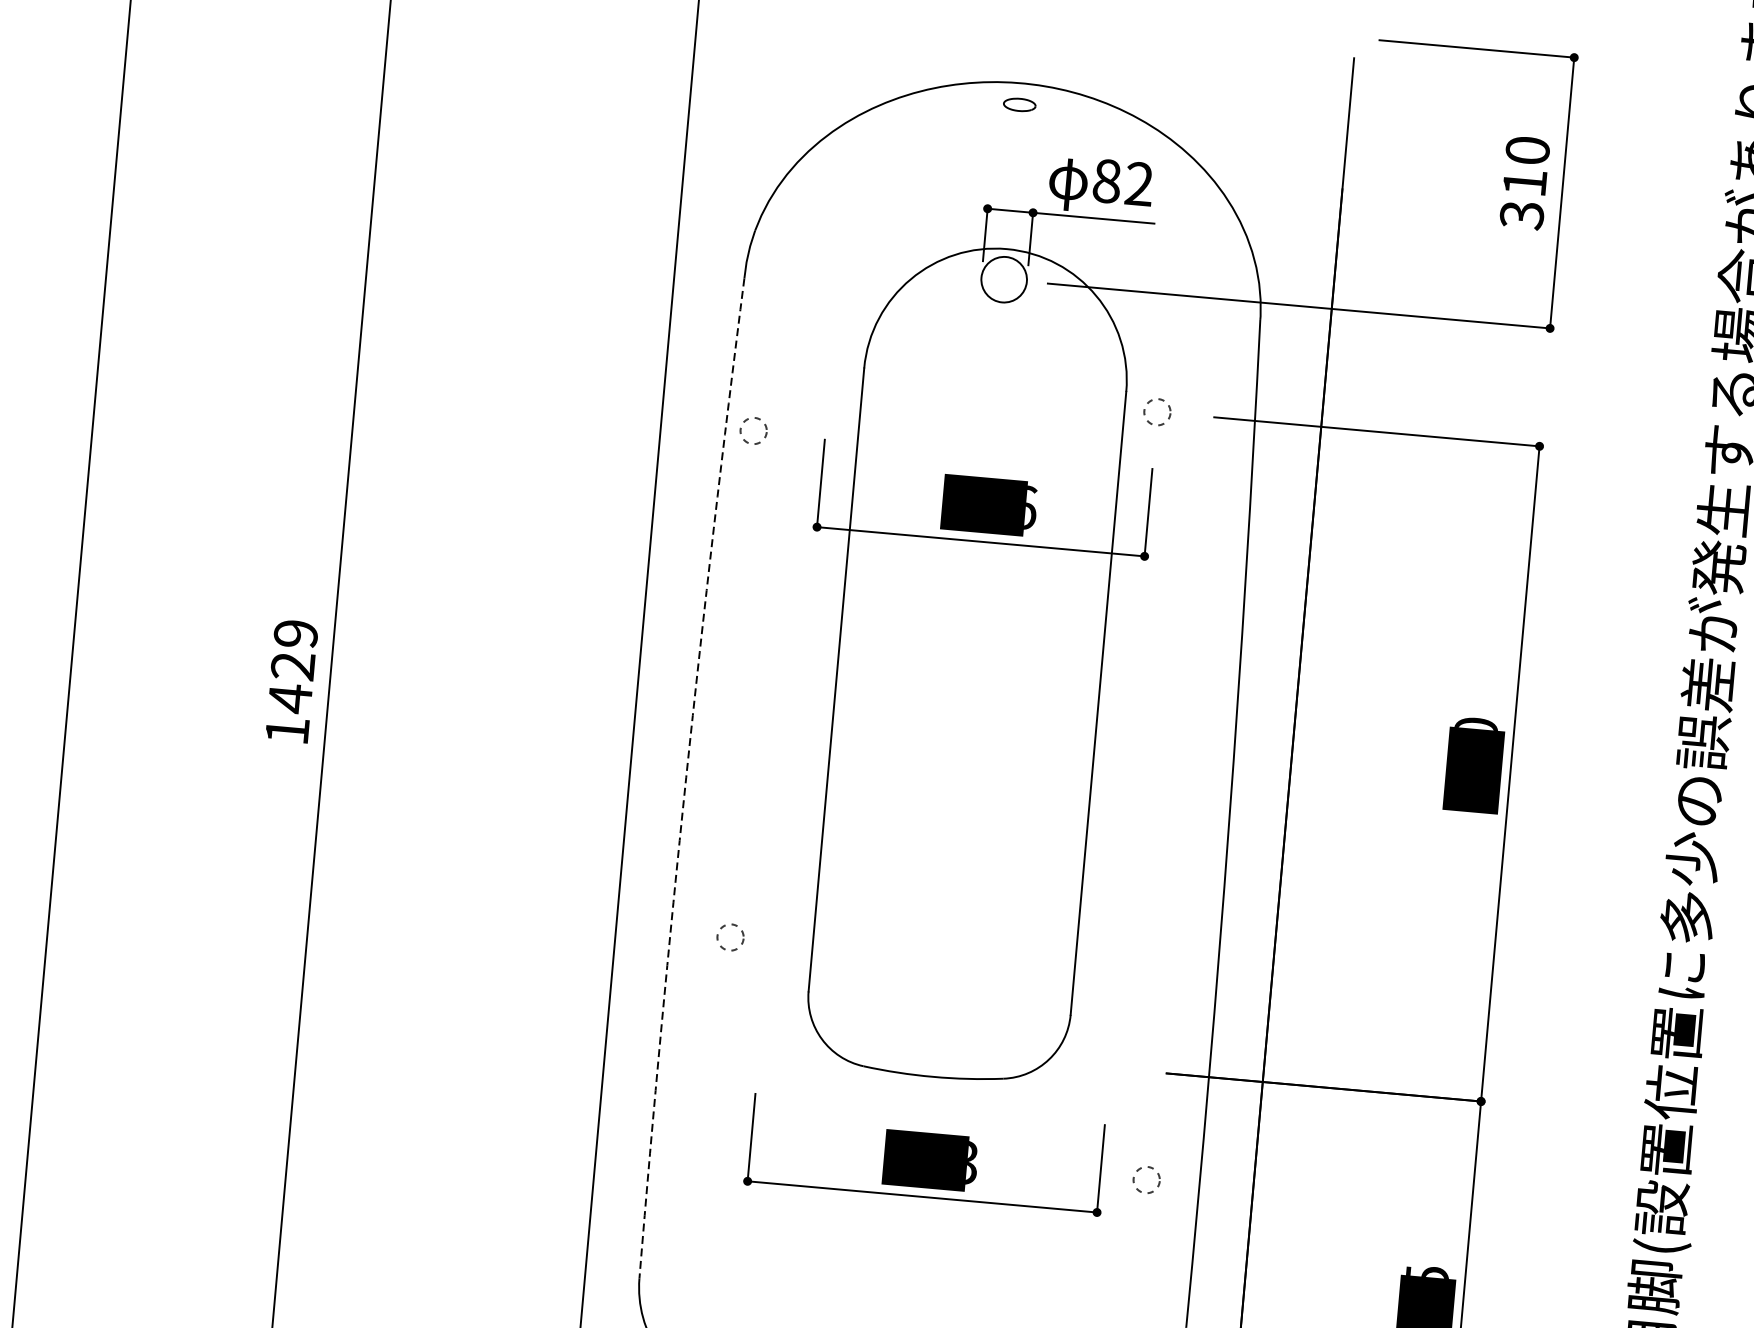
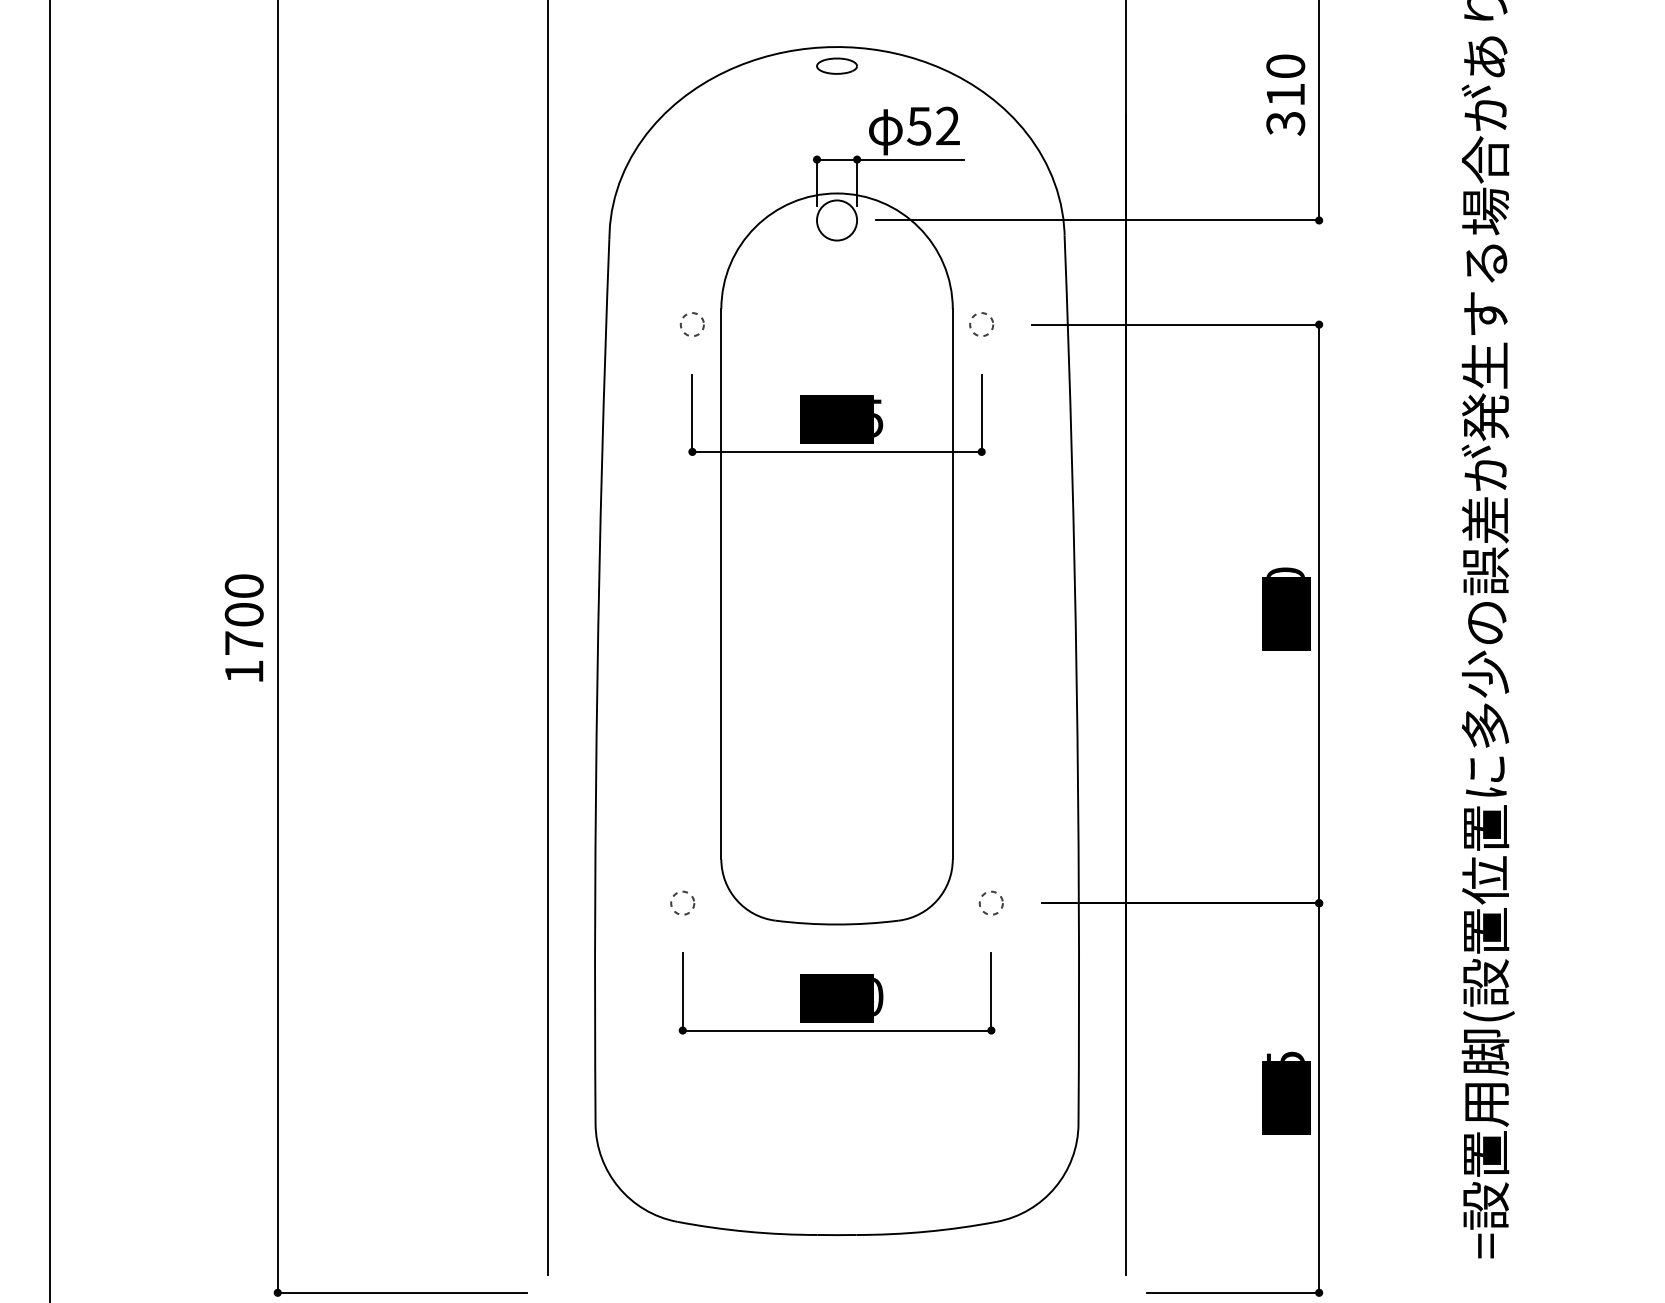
part: (1019, 104) -> (836, 65), size x1.43
text: (1107, 180) -> (919, 125), 82 -> 52
circle: (752, 430) -> (691, 324), moved
text: (1031, 508) -> (878, 418), 246 -> 375
text: (292, 666) -> (243, 615), 1429 -> 1700
arc: (686, 777) -> (597, 681), dashed -> solid
circle: (730, 936) -> (682, 902), moved
text: (972, 1163) -> (878, 997), 403 -> 400
circle: (1145, 1179) -> (990, 902), moved

